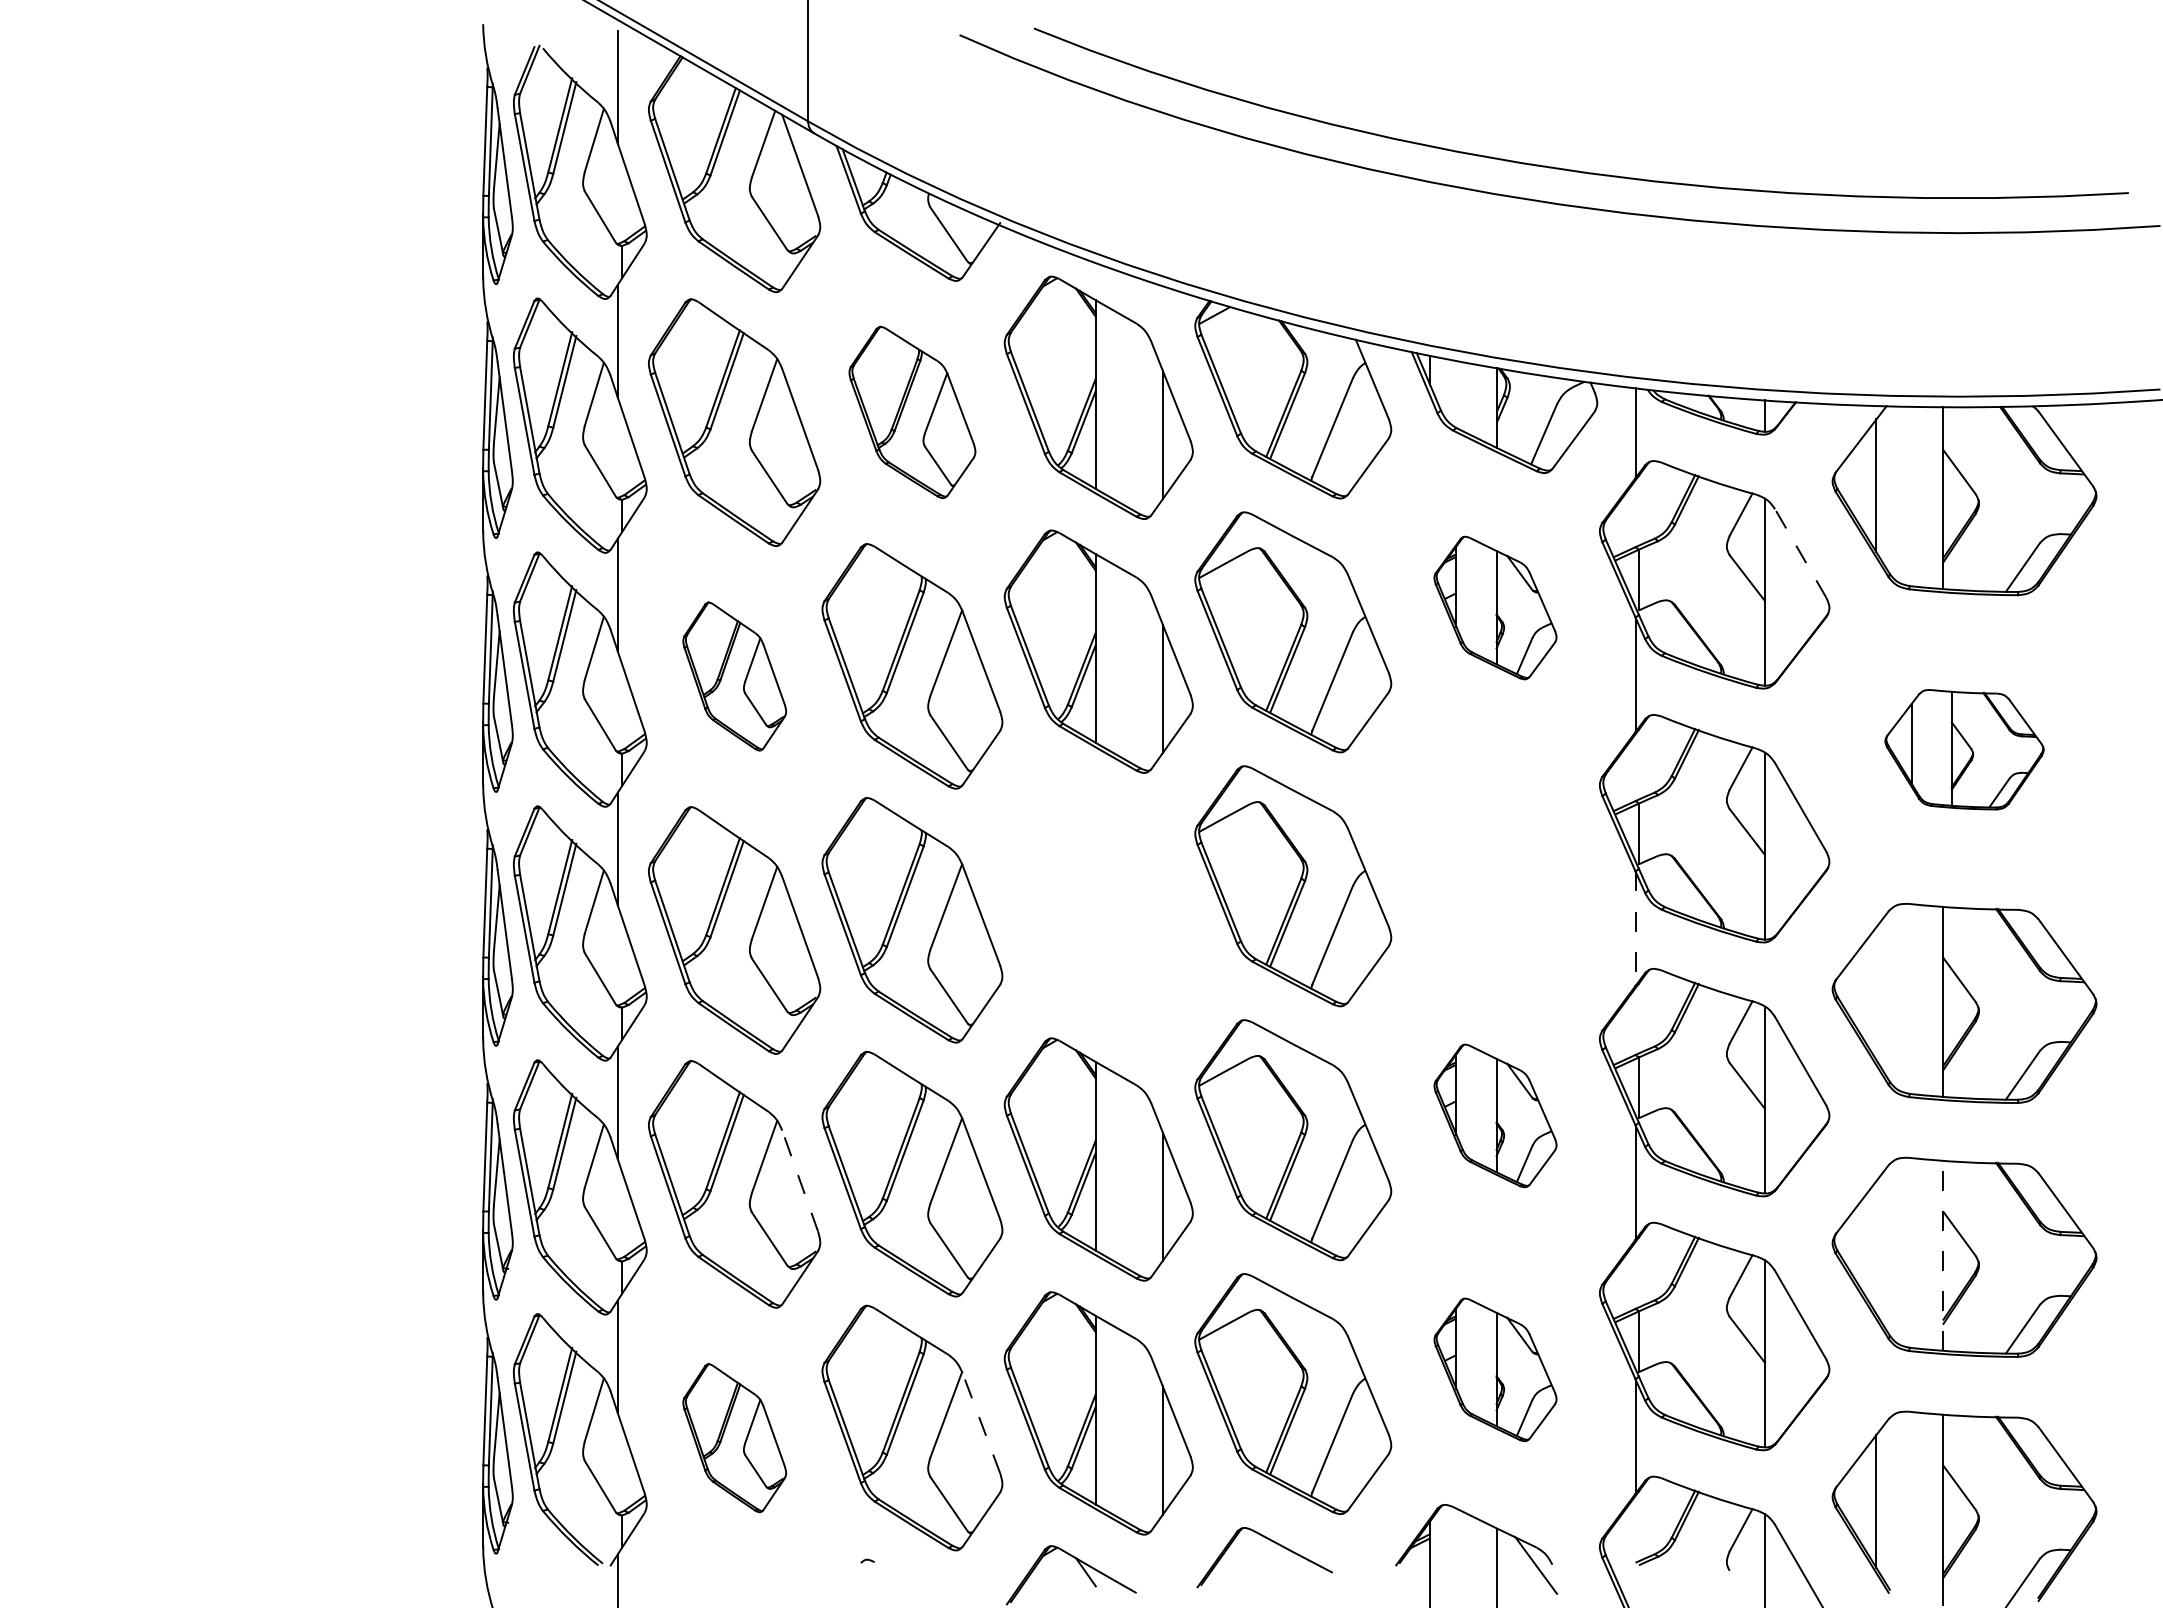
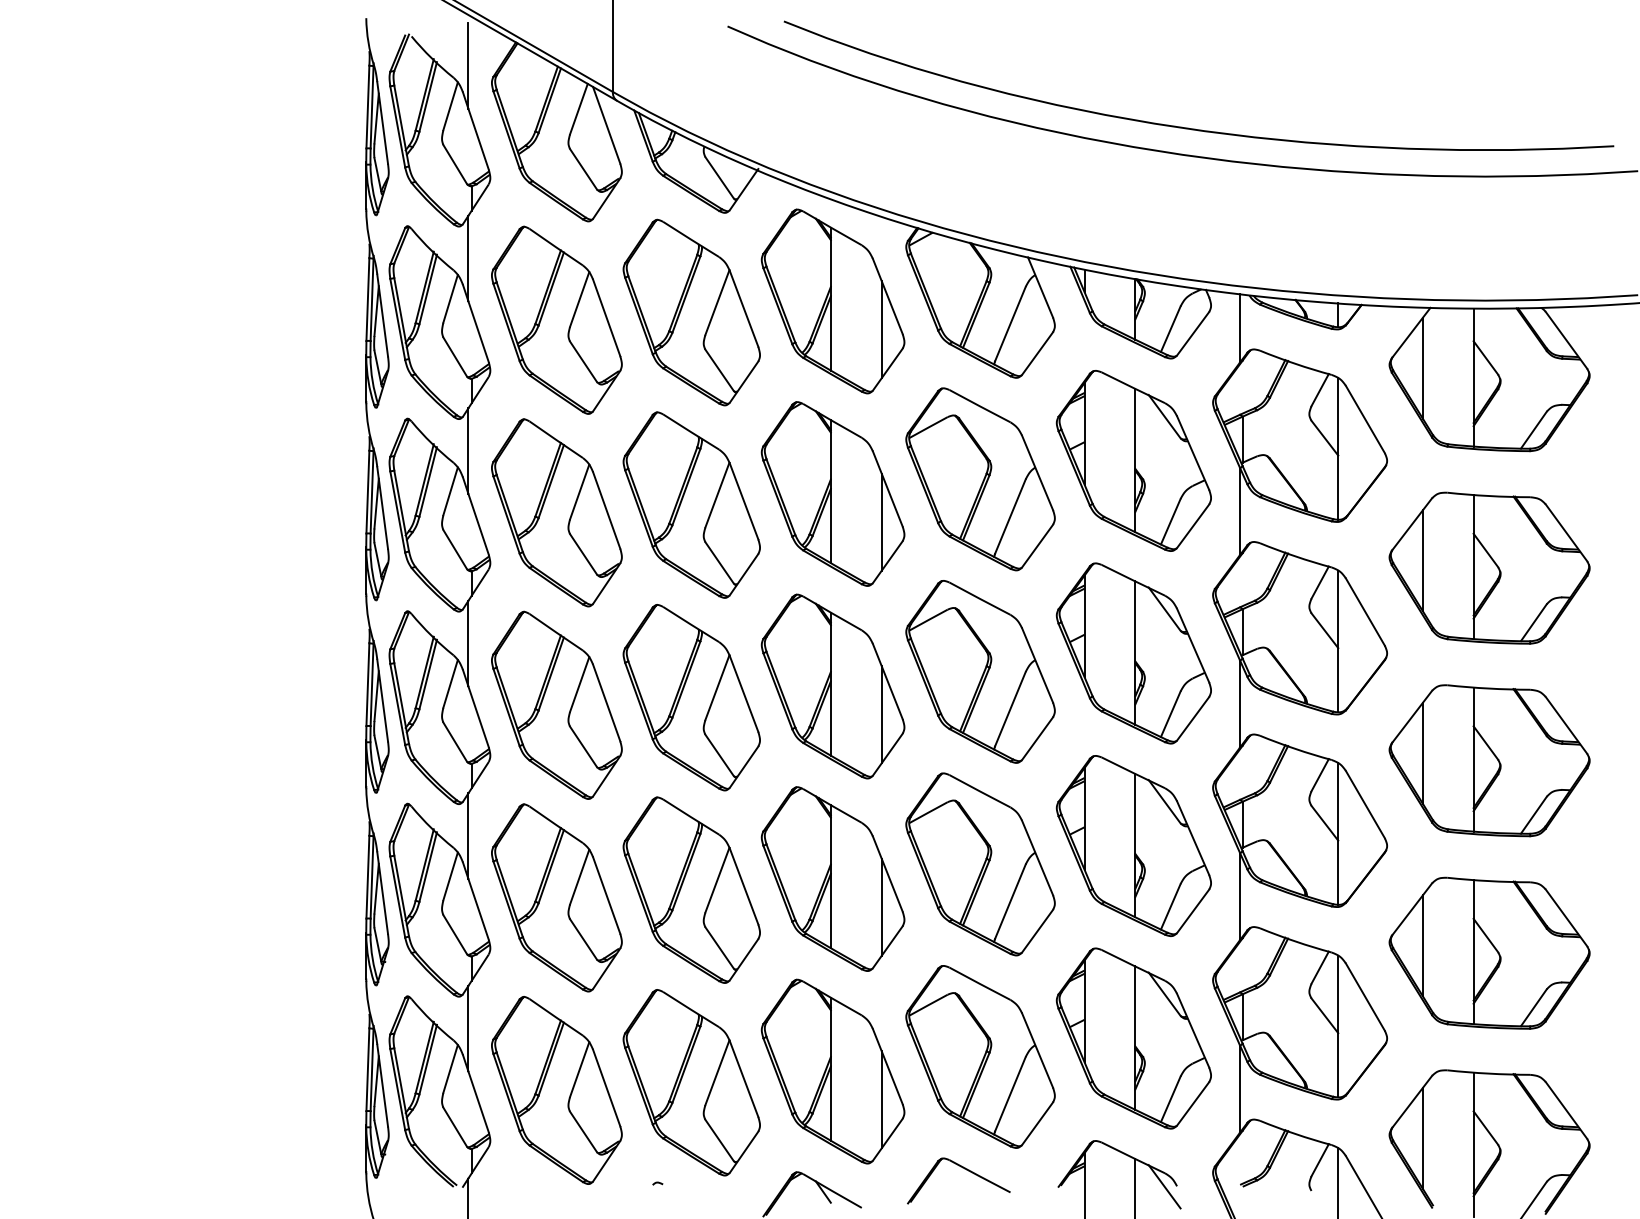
part: (912, 412) -> (691, 312), size x1.43
line: (1800, 553) -> (1365, 419), dashed -> solid
part: (1495, 607) -> (1133, 460), size x1.67
part: (734, 676) -> (556, 512), size x1.67
part: (1964, 749) -> (1489, 568), size x1.67
part: (1495, 861) -> (1133, 653), added
part: (1098, 905) -> (832, 686), added
line: (1635, 929) -> (1240, 704), dashed -> solid
line: (1876, 993) -> (1422, 753), added
part: (1495, 1115) -> (1133, 845), size x1.67
line: (800, 1181) -> (606, 895), dashed -> solid
line: (1876, 1247) -> (1422, 945), added
line: (1943, 1255) -> (1473, 951), dashed -> solid
part: (1495, 1369) -> (1133, 1038), size x1.67
line: (981, 1422) -> (744, 1078), dashed -> solid
part: (734, 1437) -> (556, 1089), size x1.67

